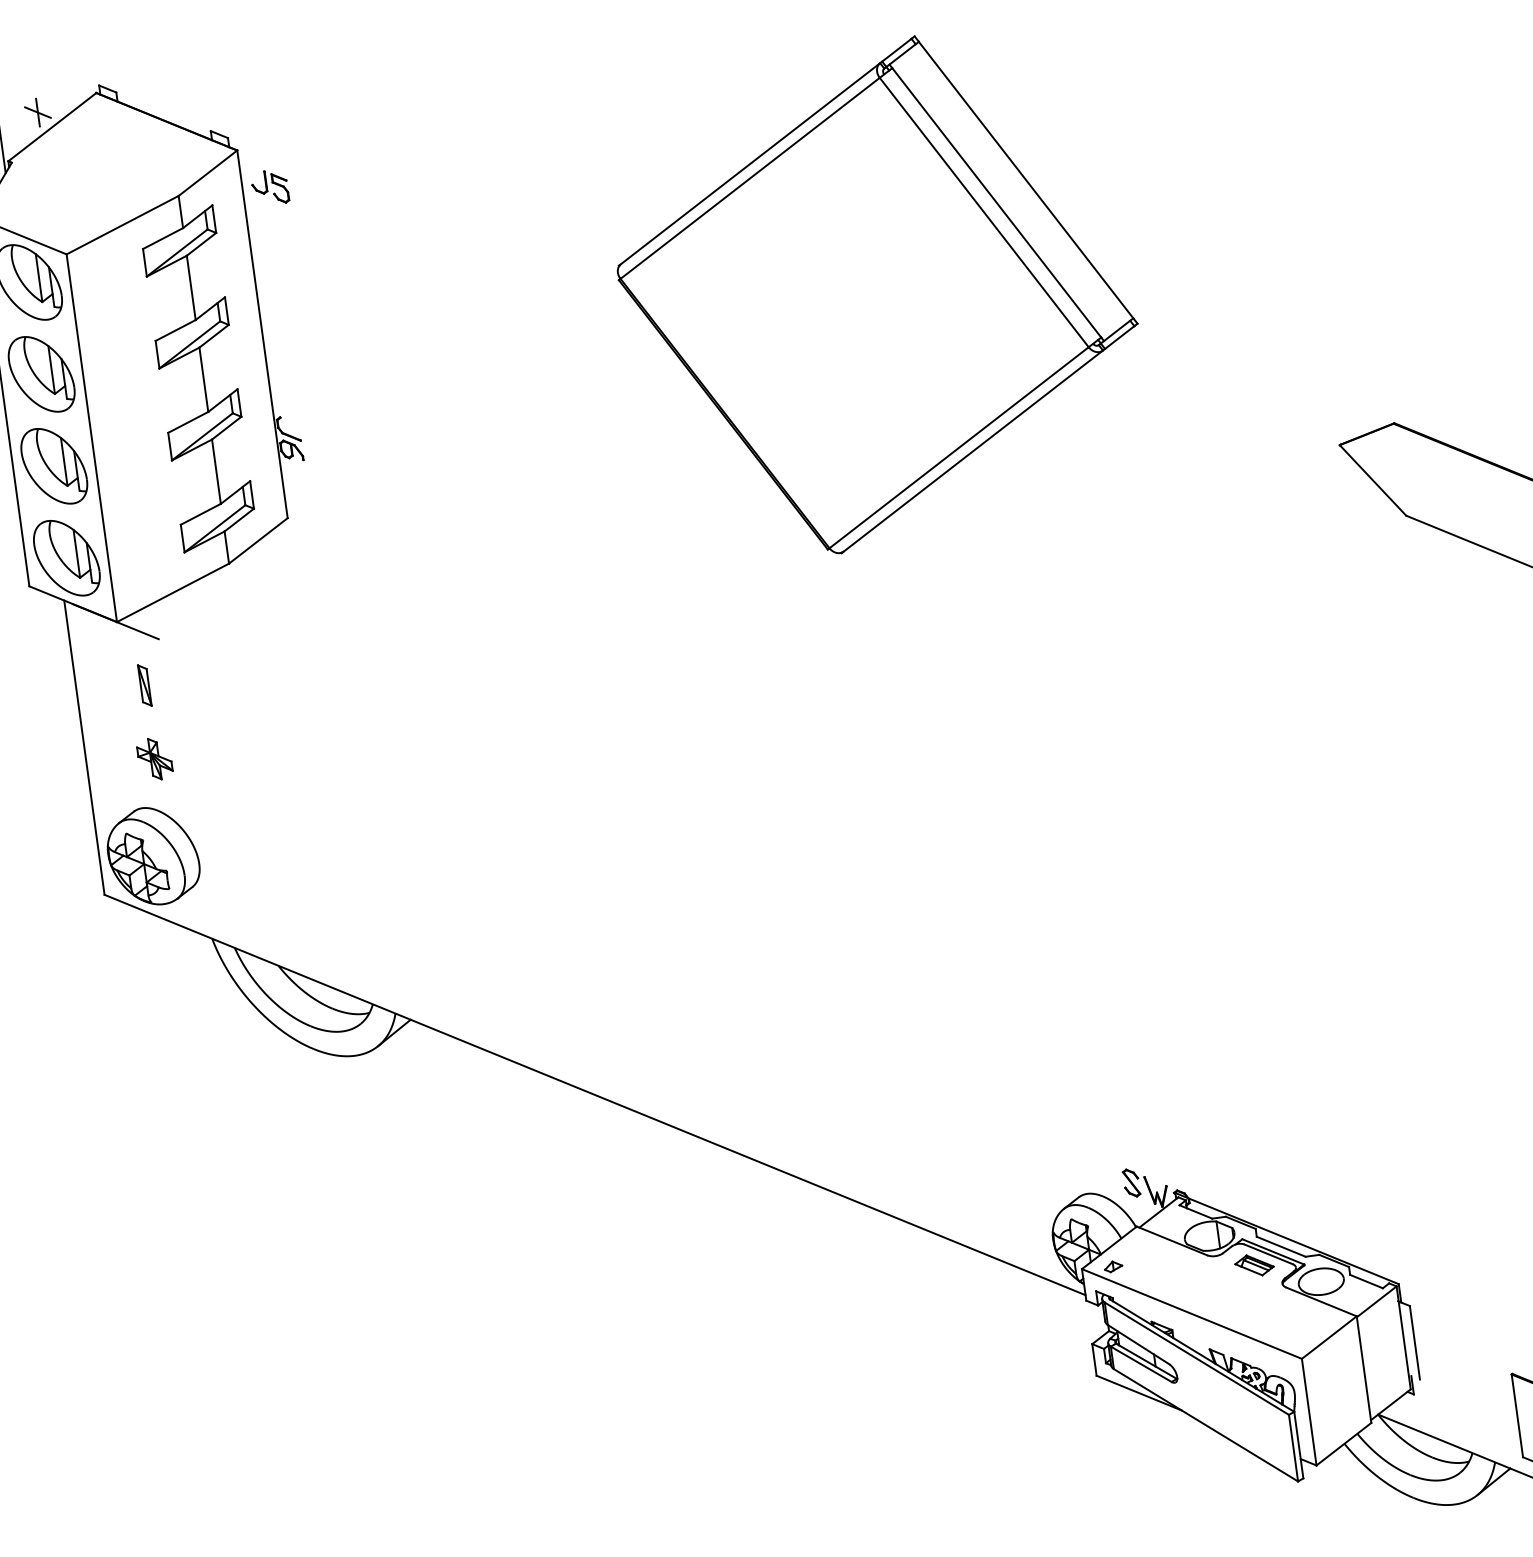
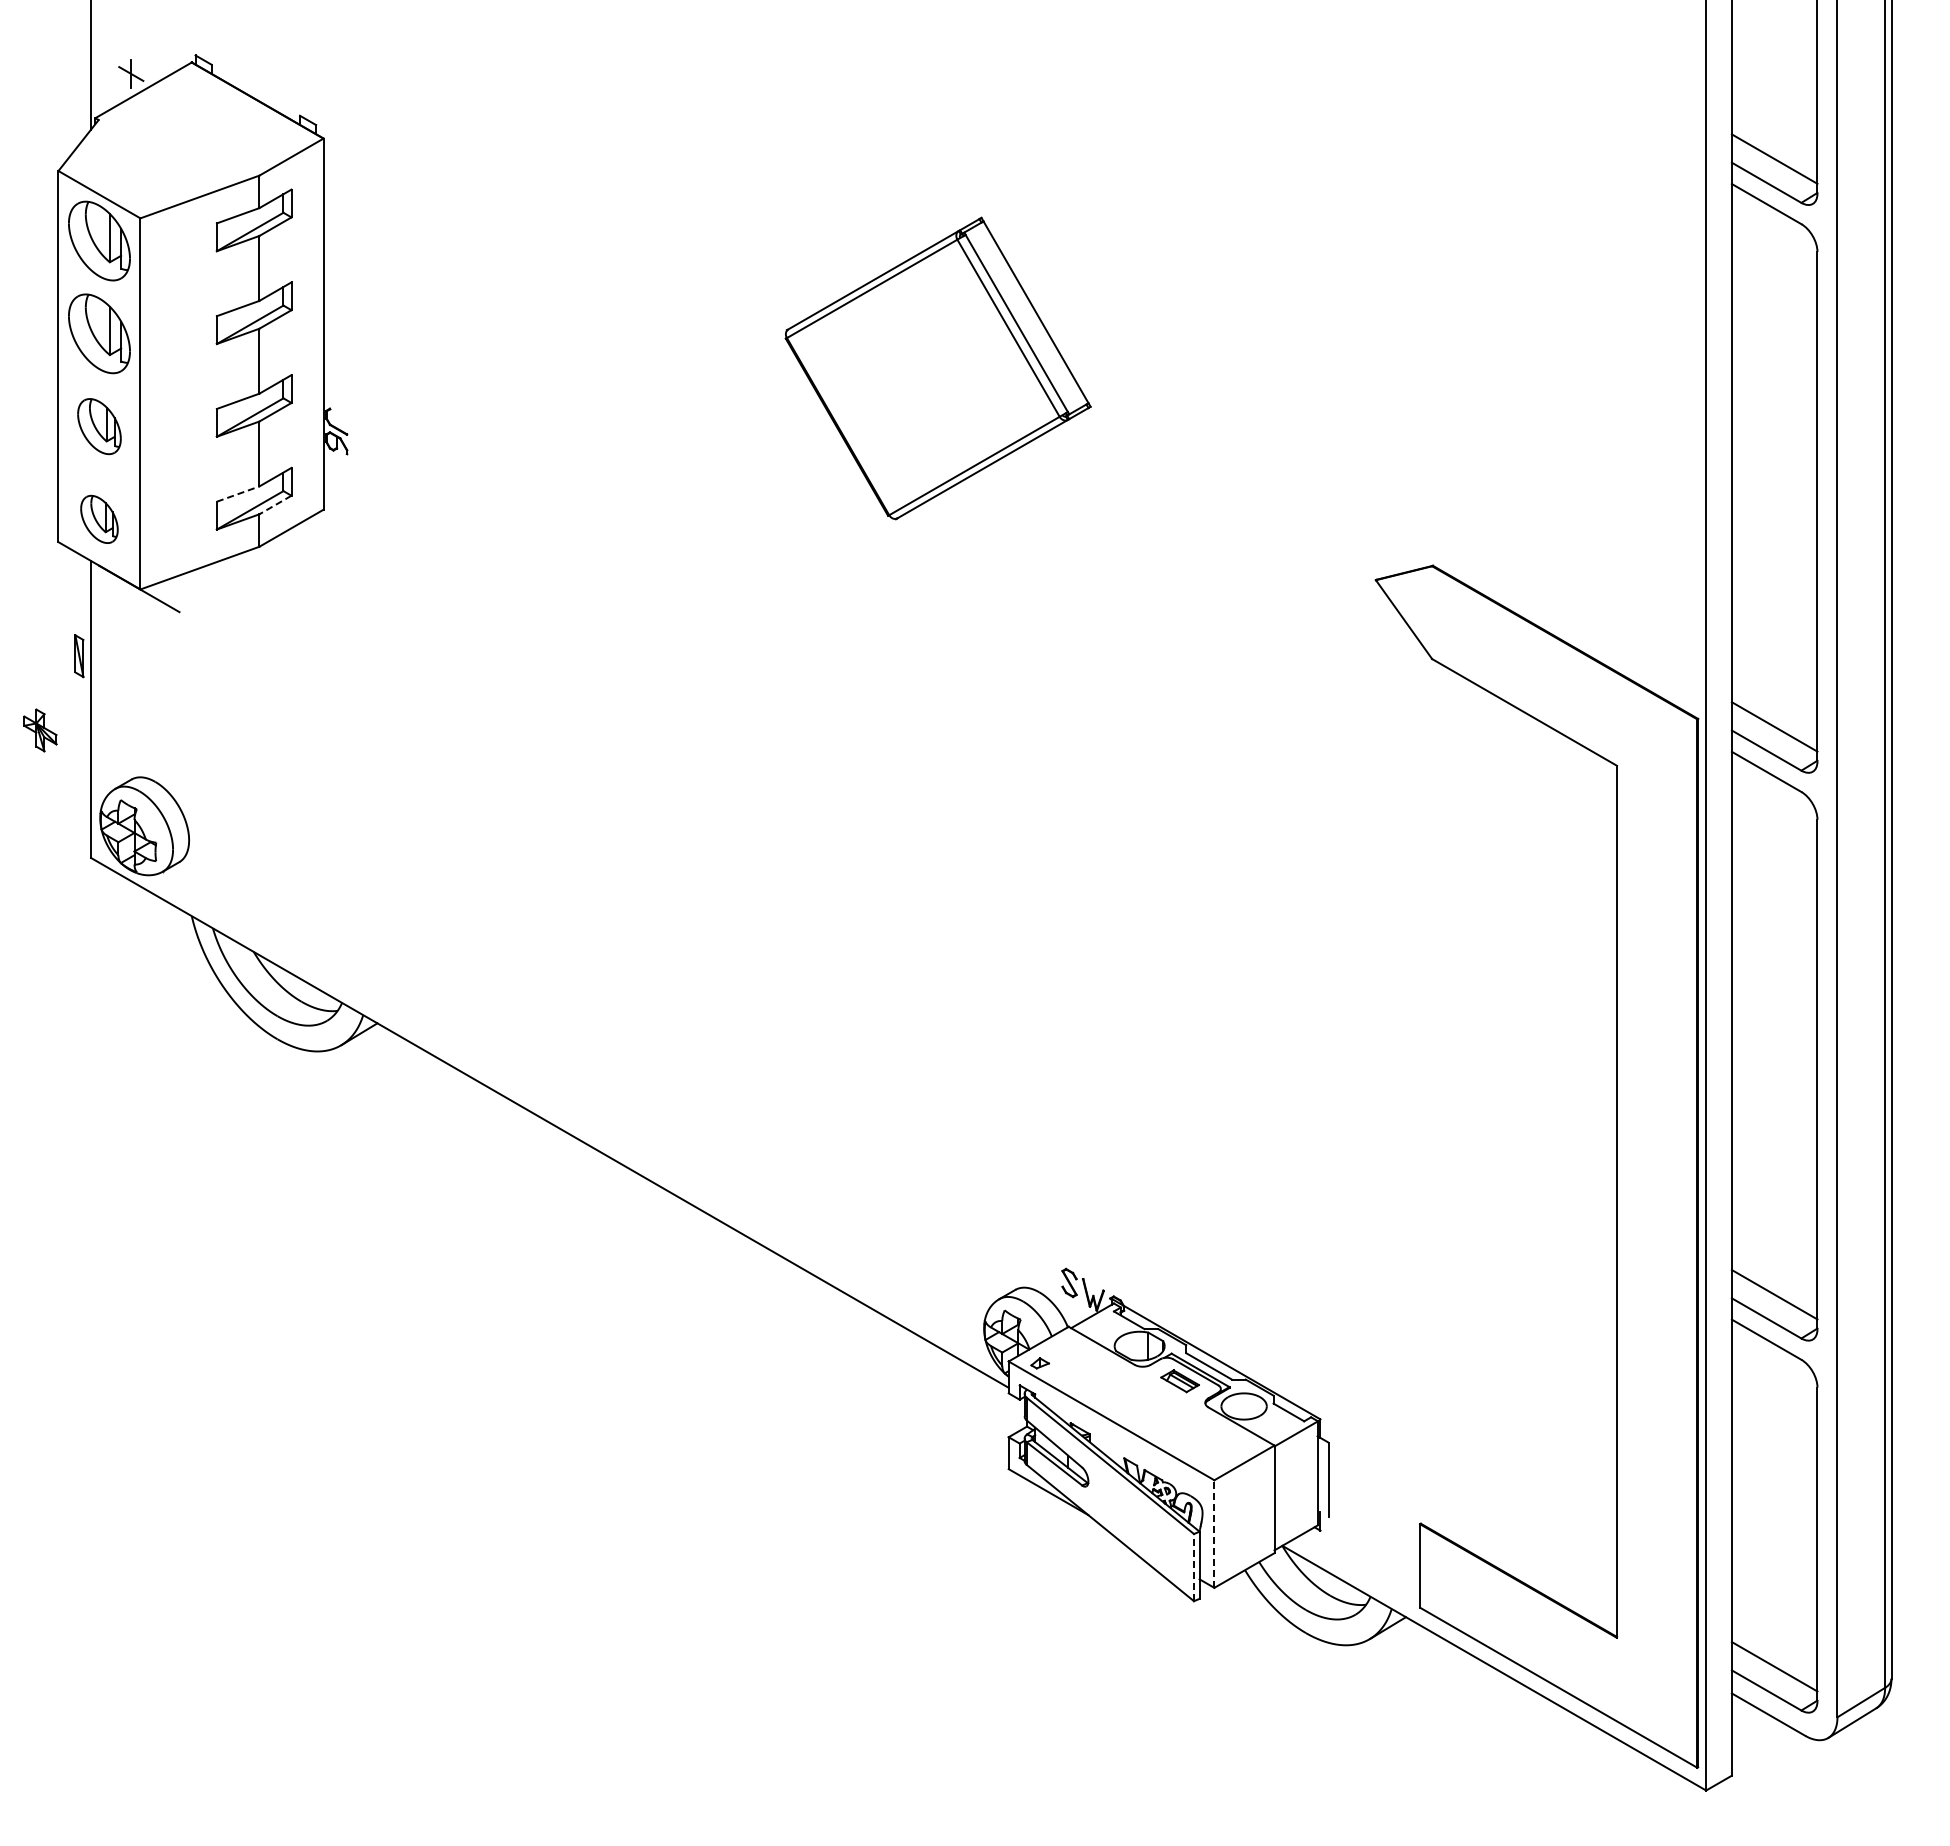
part: (269, 187) -> (350, 179), removed
part: (877, 294) -> (938, 368), size x0.6
part: (54, 466) -> (99, 426), size x0.7
line: (201, 514) -> (238, 494), solid -> dashed
line: (239, 520) -> (275, 505), solid -> dashed
part: (66, 558) -> (99, 519), size x0.6
part: (144, 685) -> (79, 656), moved
part: (155, 759) -> (40, 730), moved
line: (1309, 1412) -> (1214, 1534), solid -> dashed
line: (1293, 1448) -> (1193, 1567), solid -> dashed

